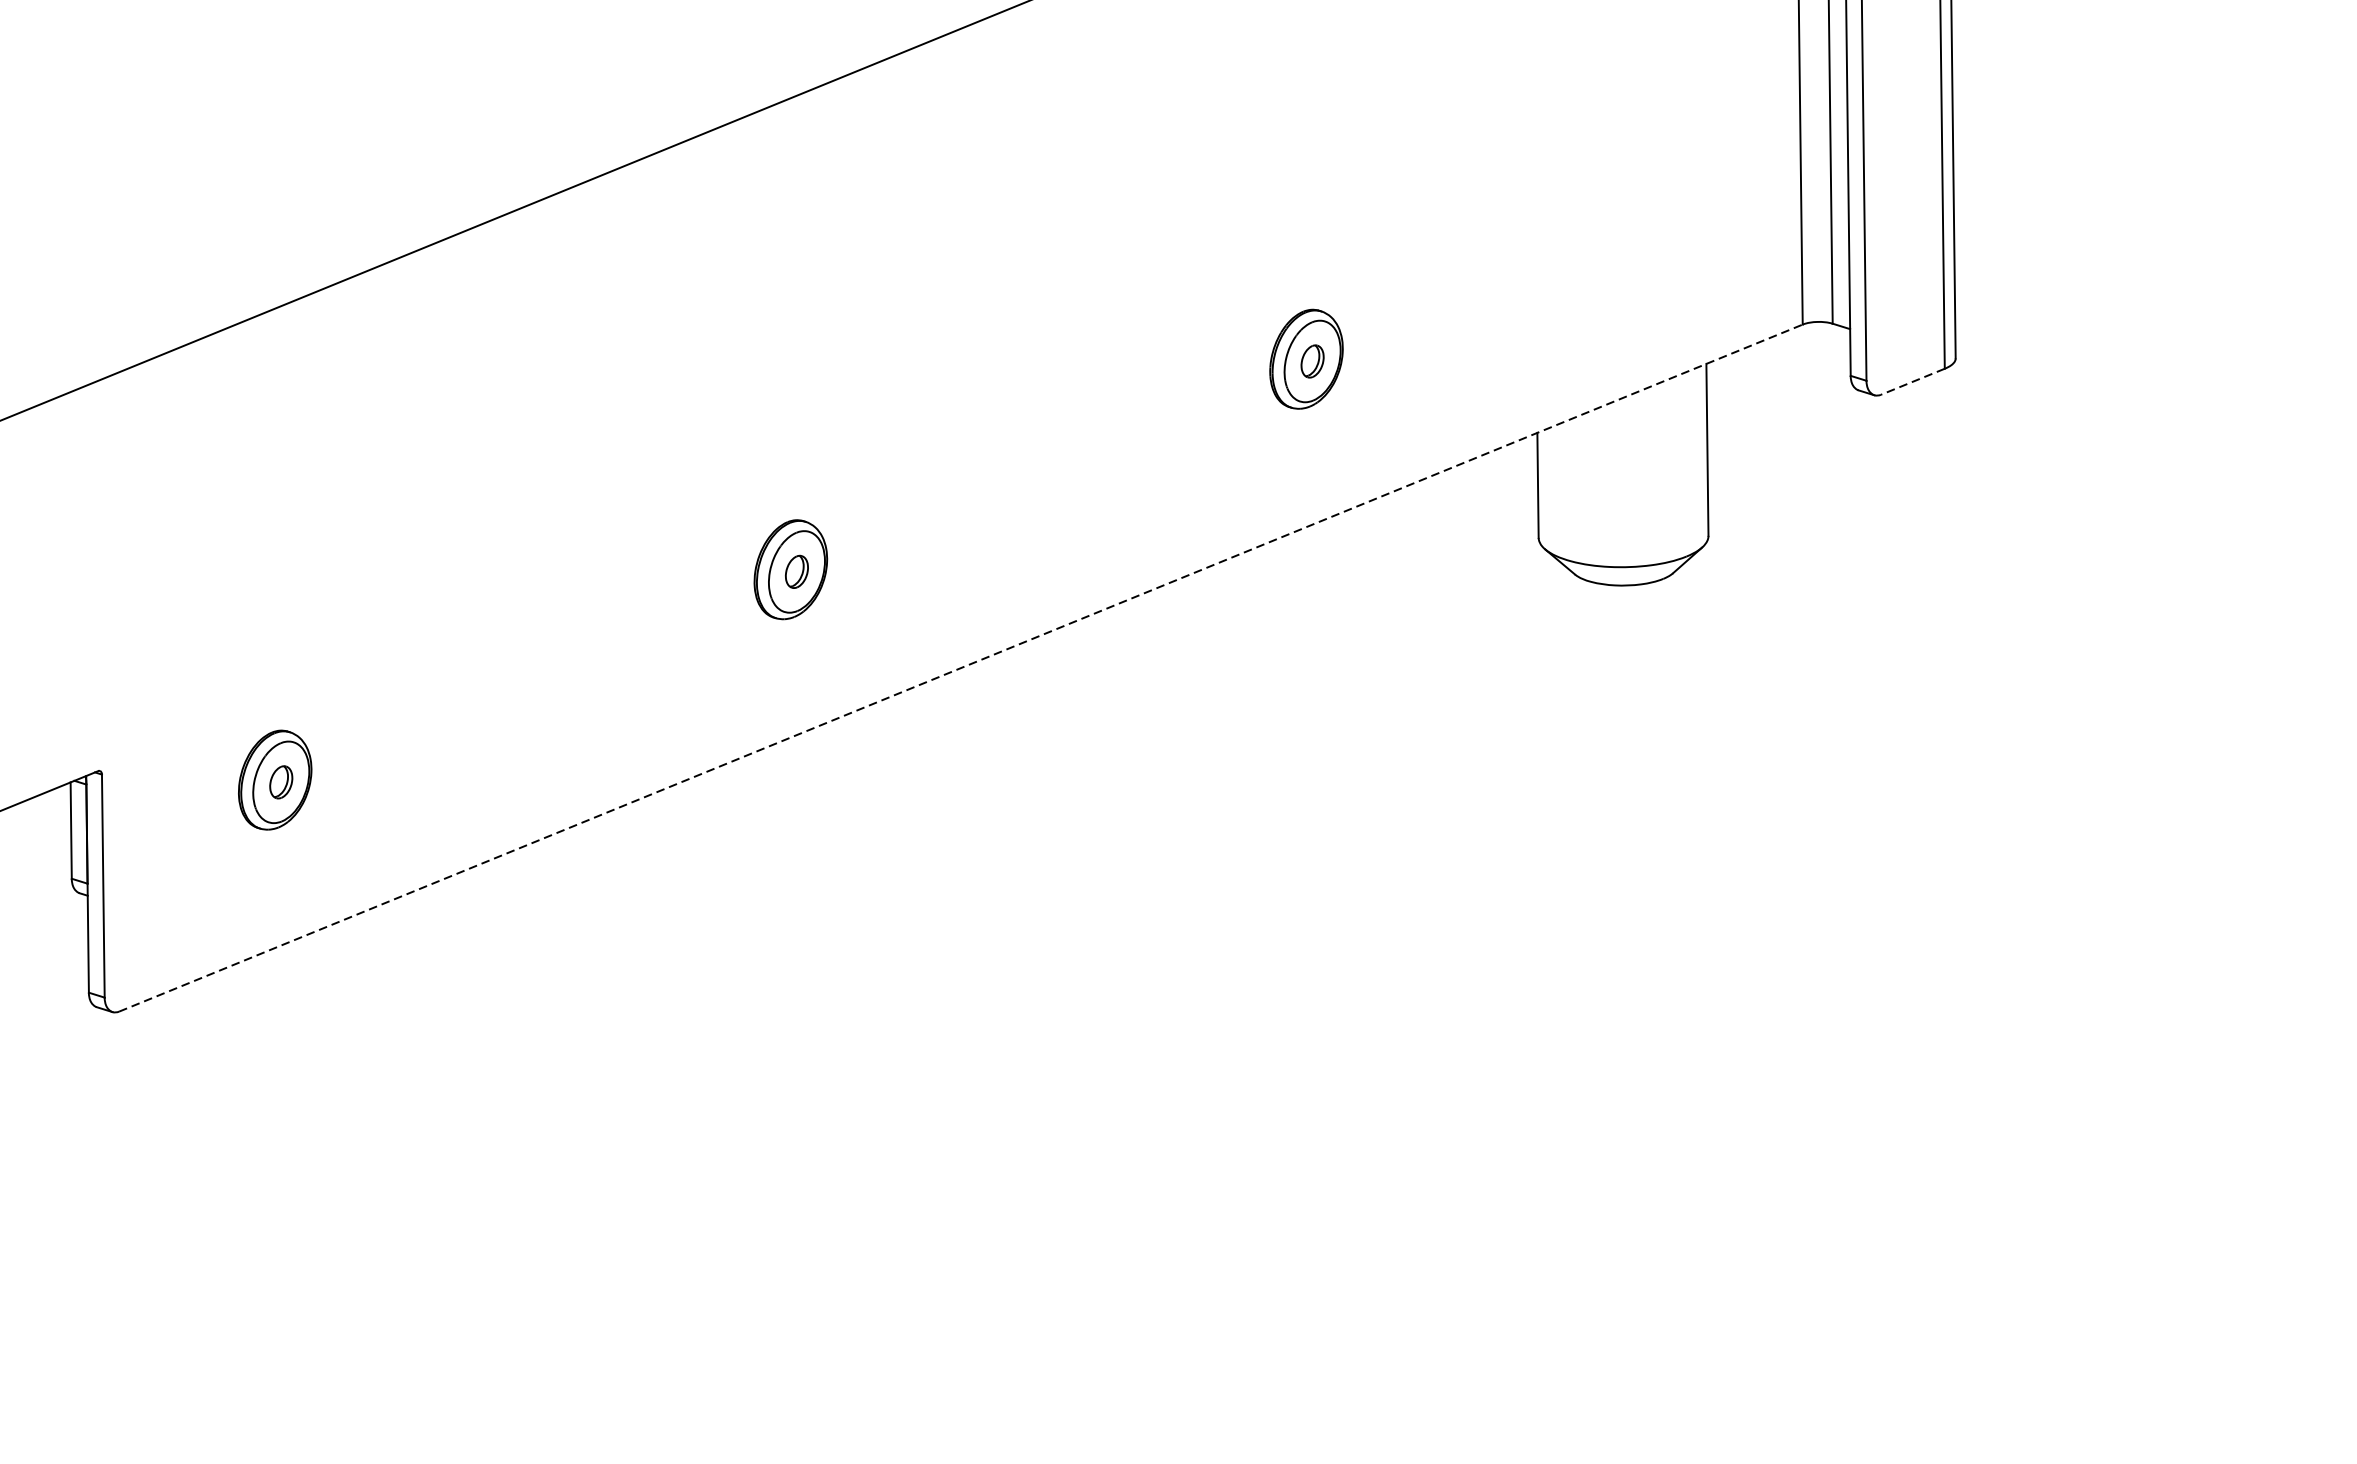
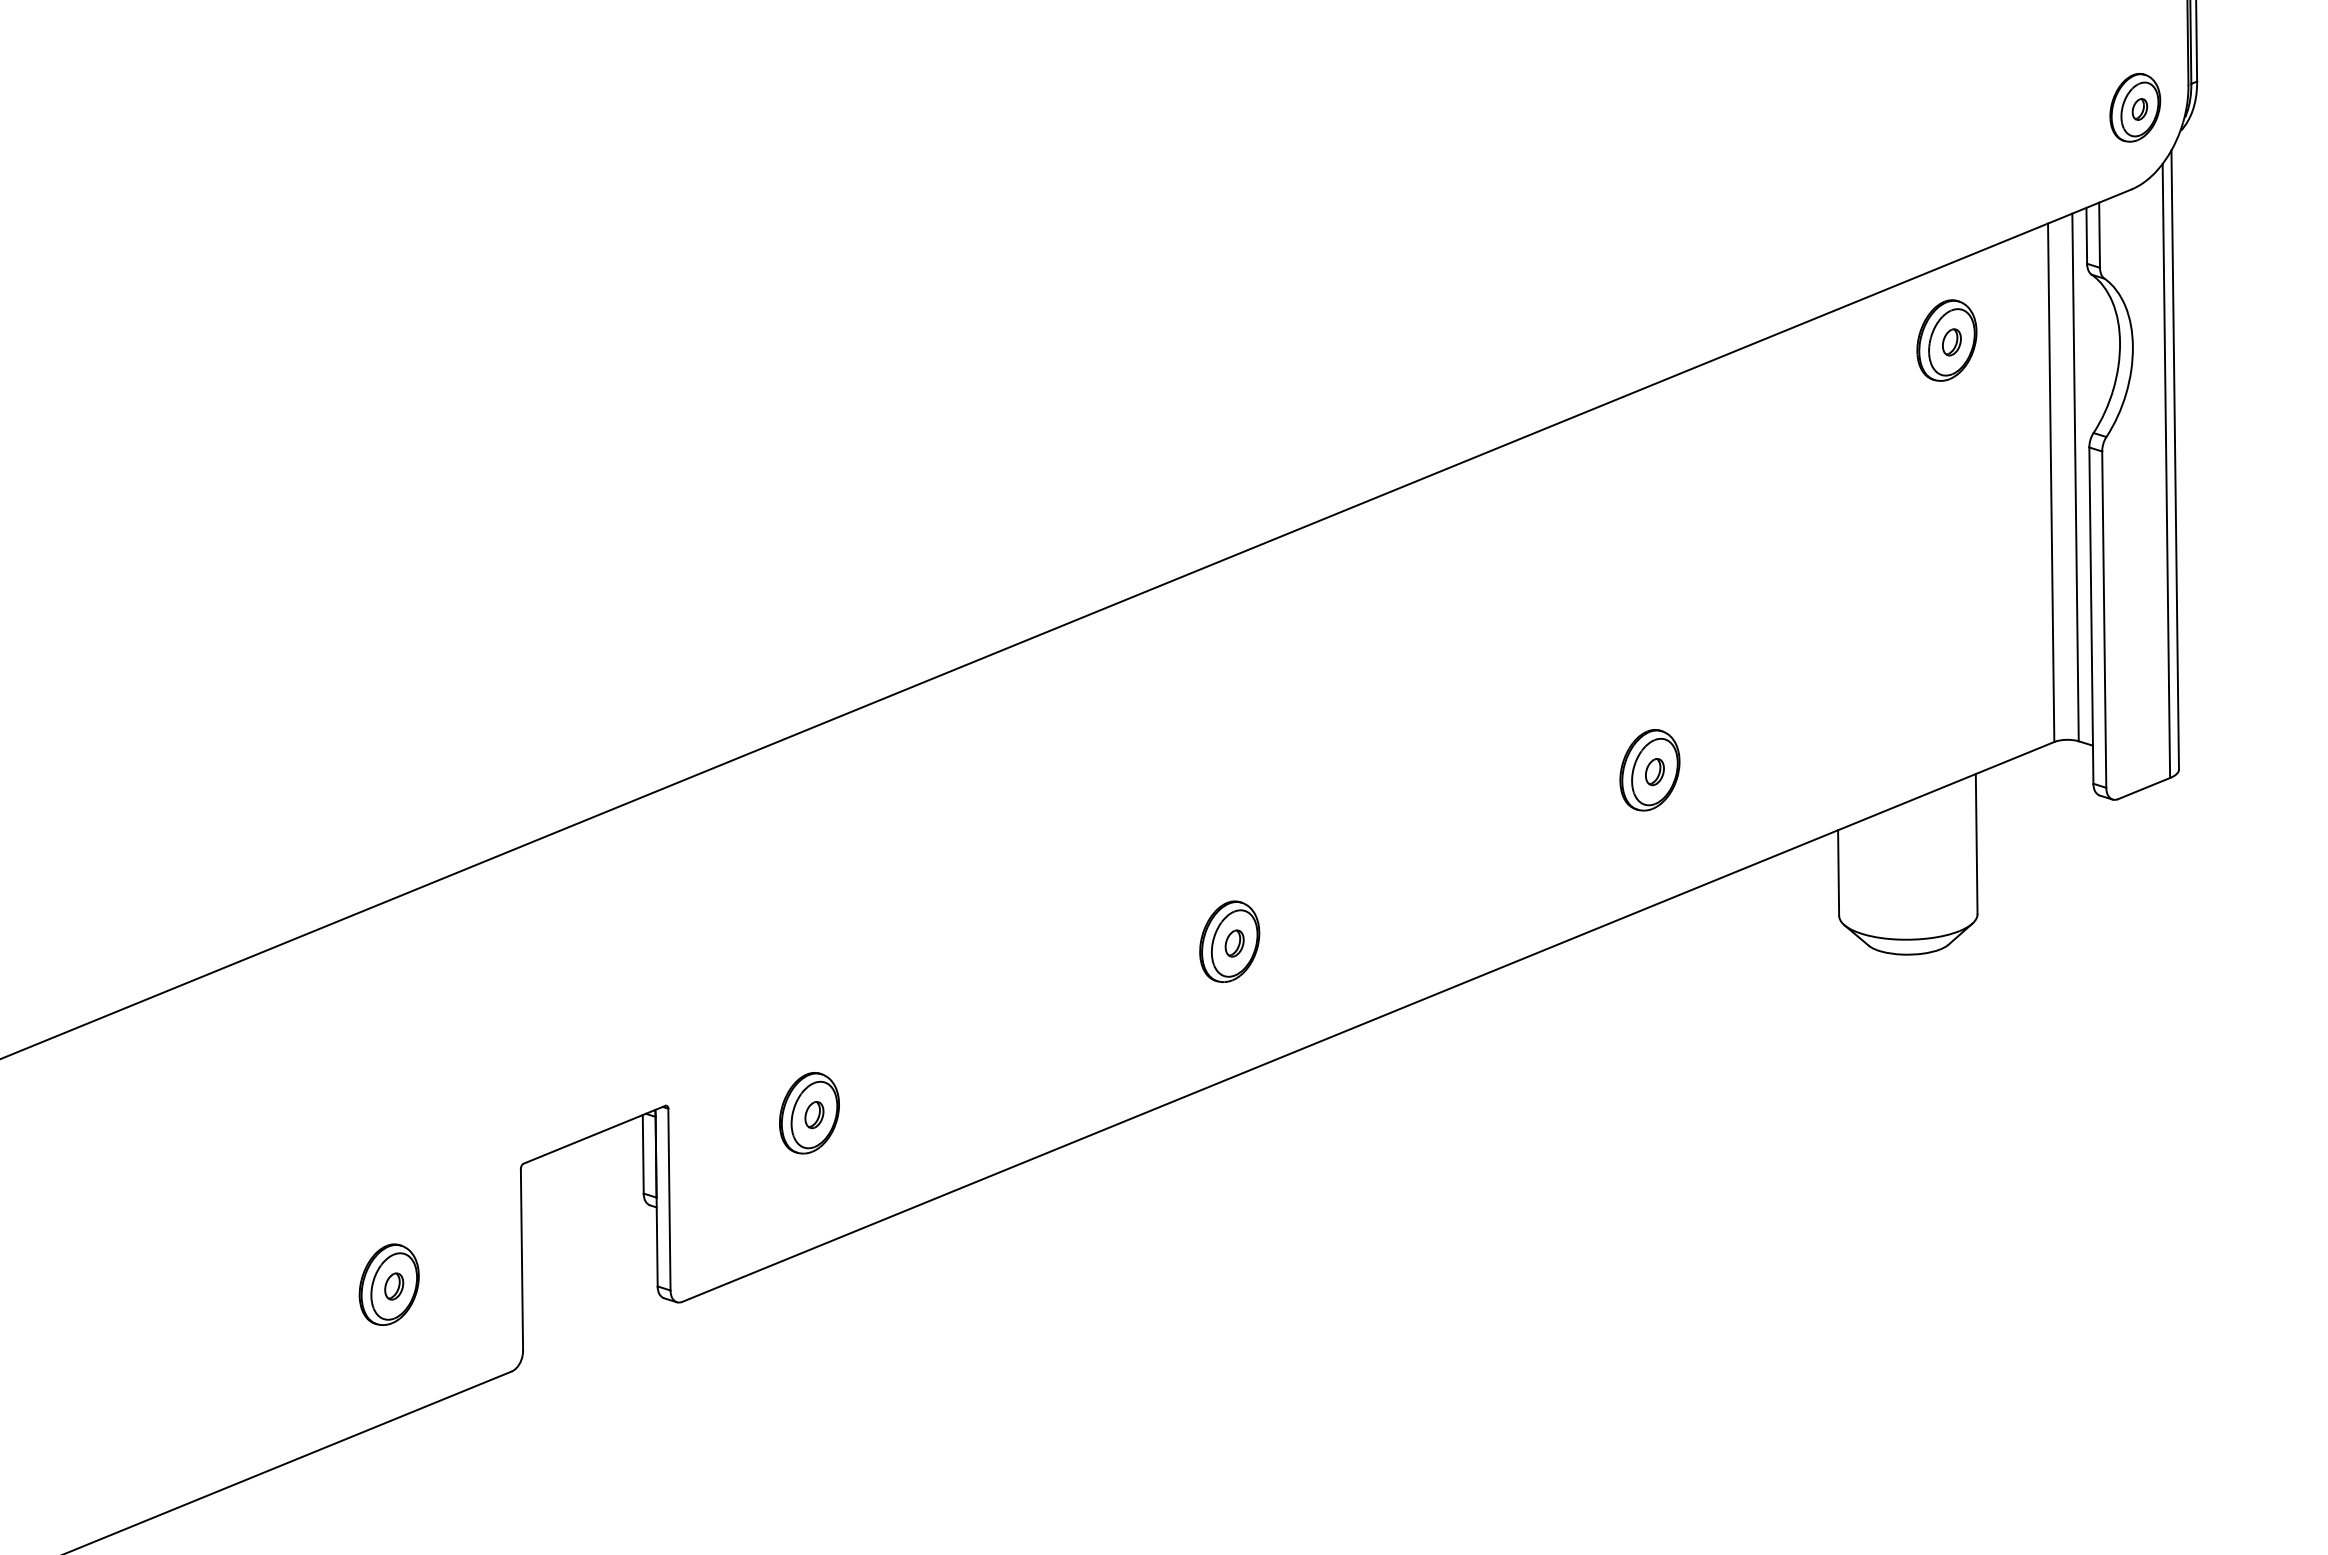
line: (1912, 381) -> (2143, 788), dashed -> solid
line: (961, 667) -> (1368, 1021), dashed -> solid

